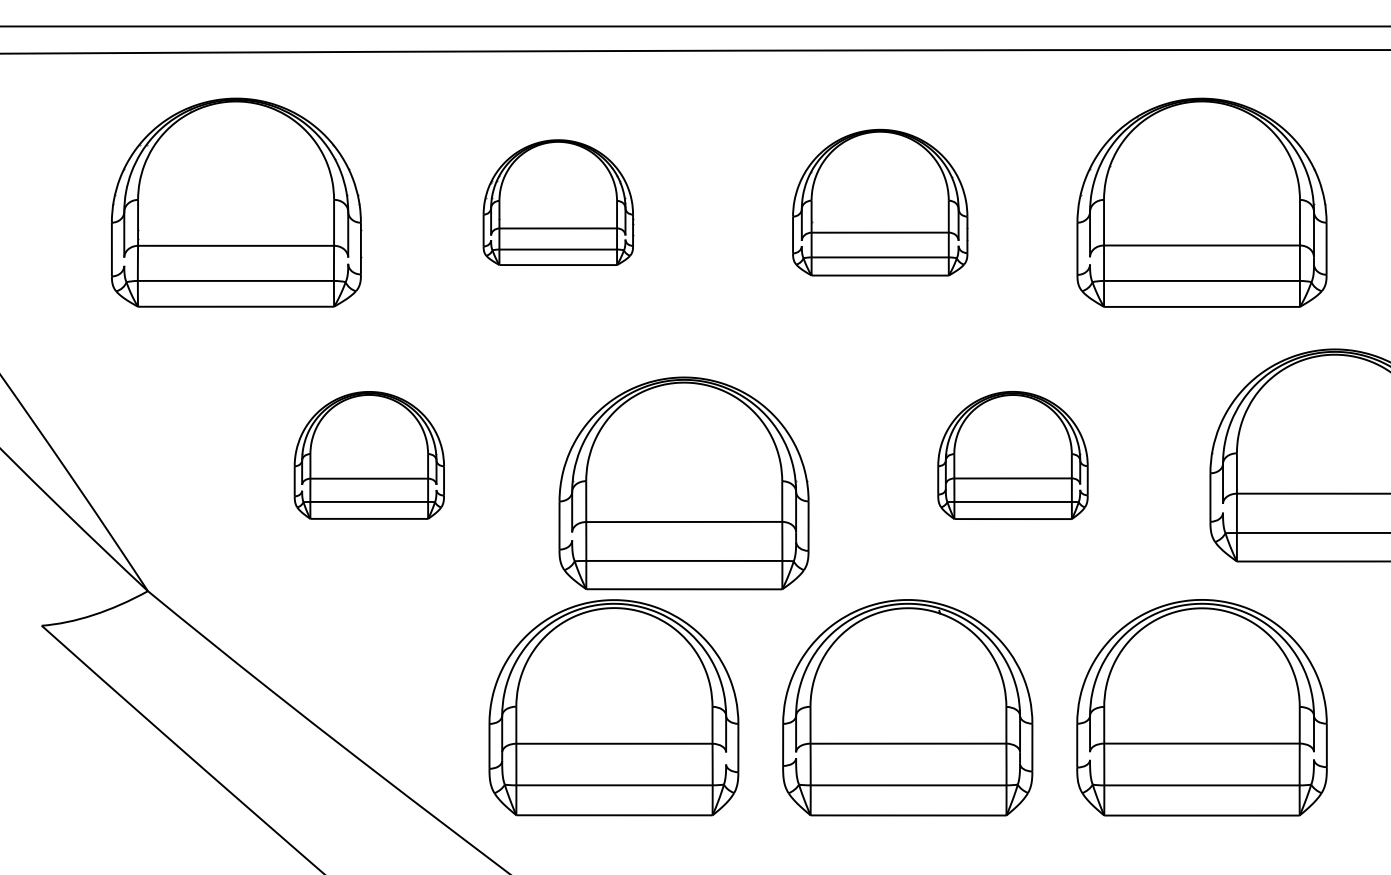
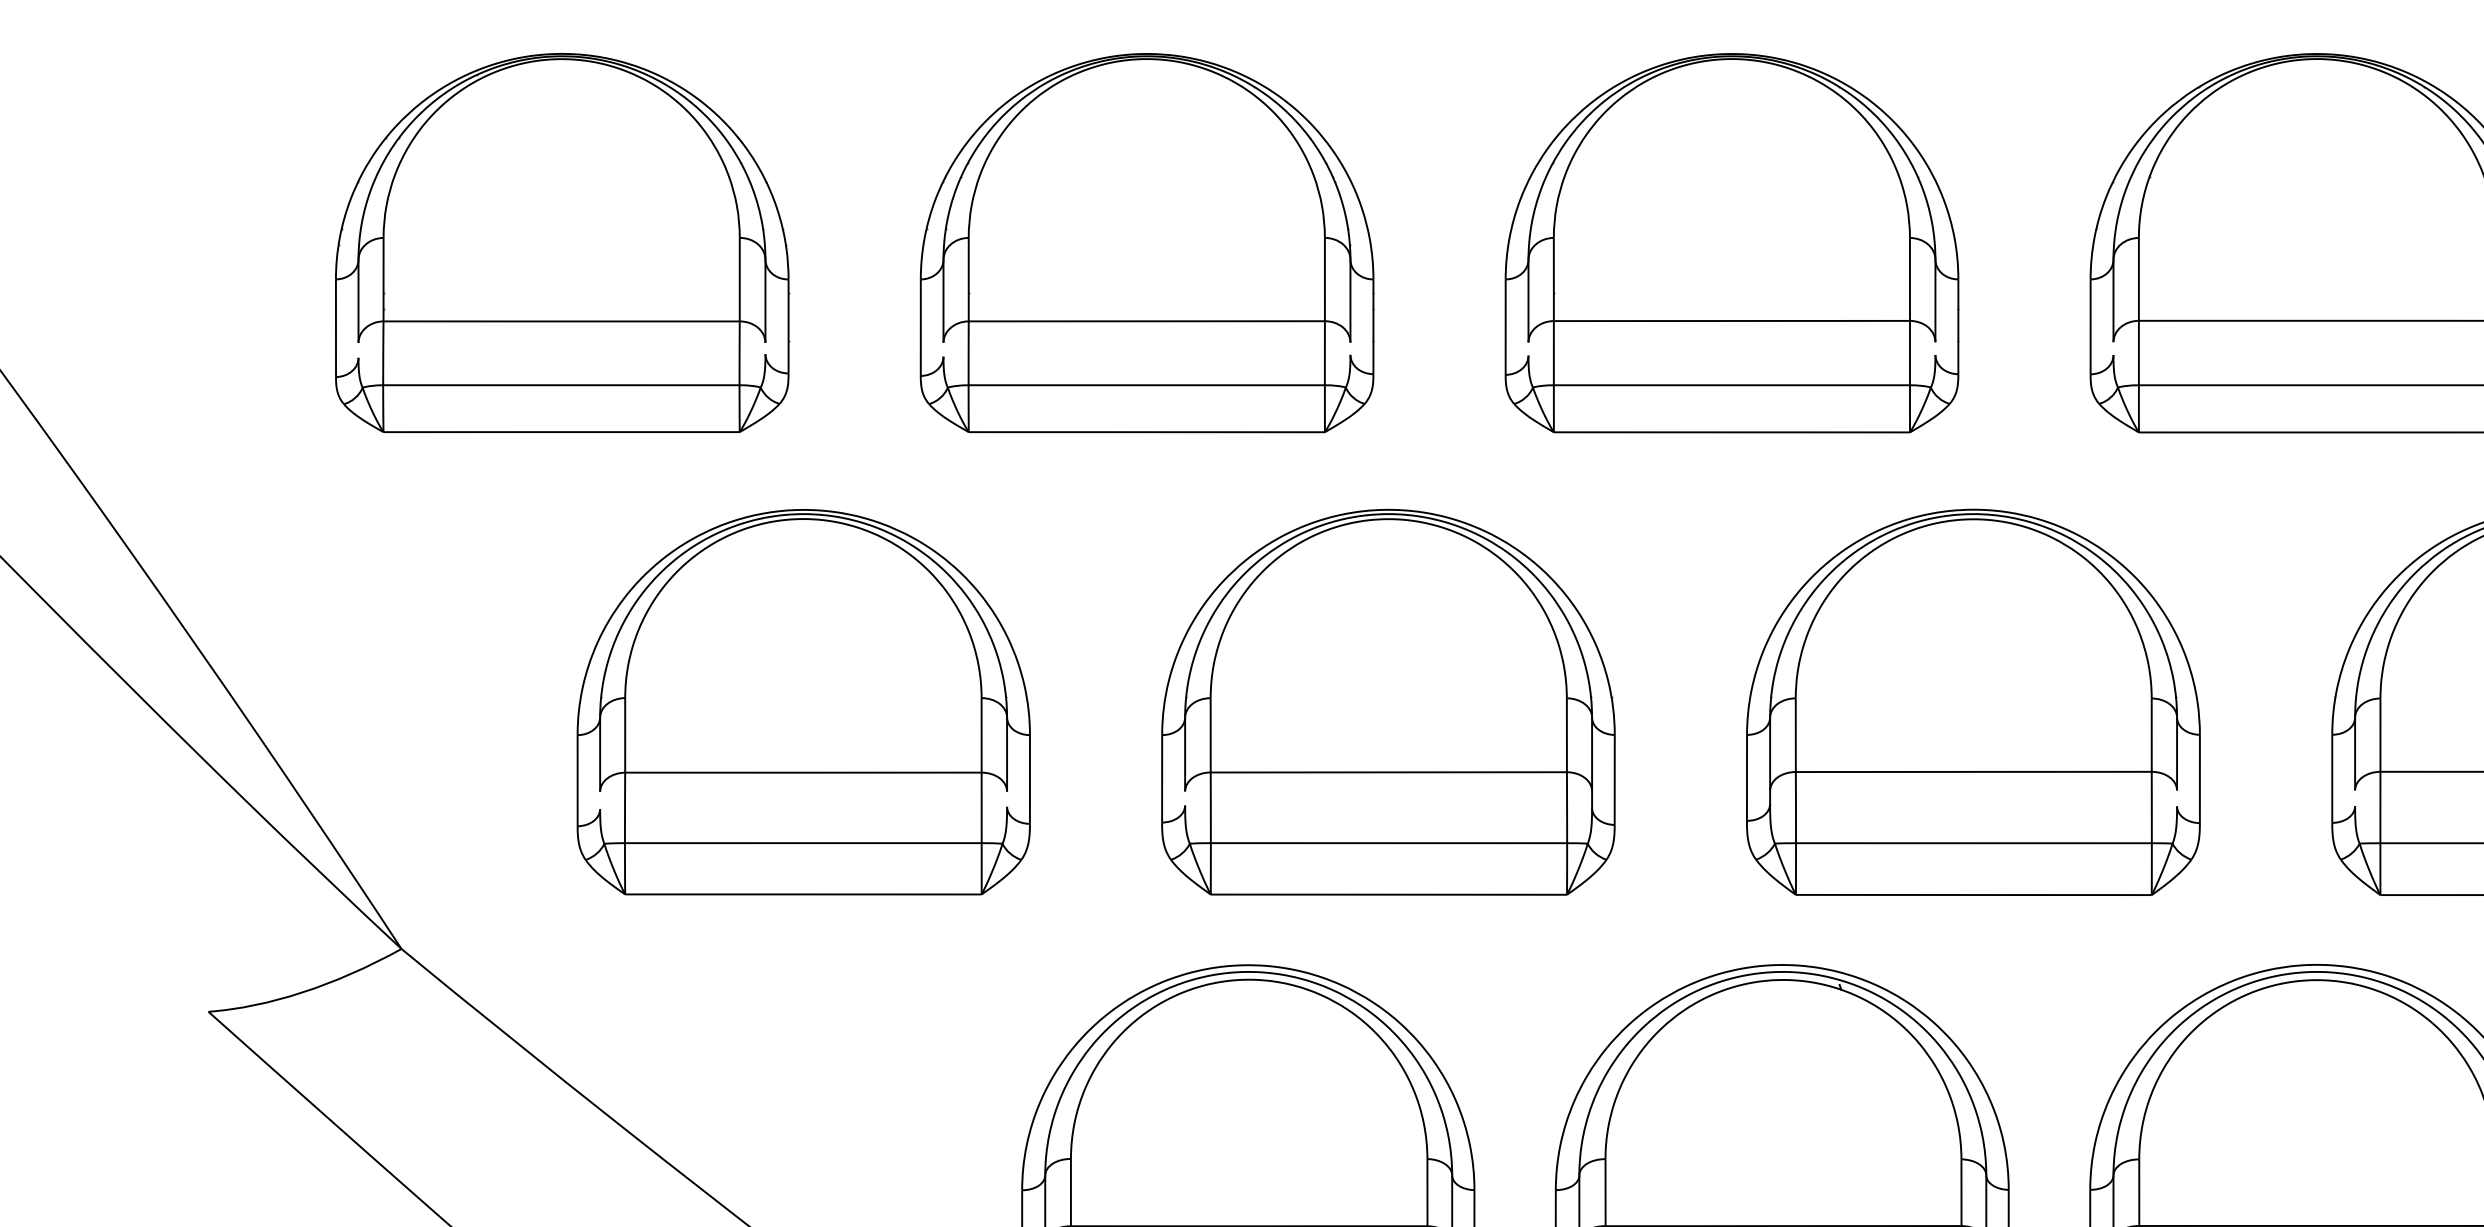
part: (558, 202) -> (1147, 242), size x1.67
part: (880, 202) -> (1732, 242), size x1.43
part: (369, 455) -> (804, 702), size x1.67
part: (1012, 455) -> (1972, 702), size x1.67
part: (683, 483) -> (1387, 702), moved

